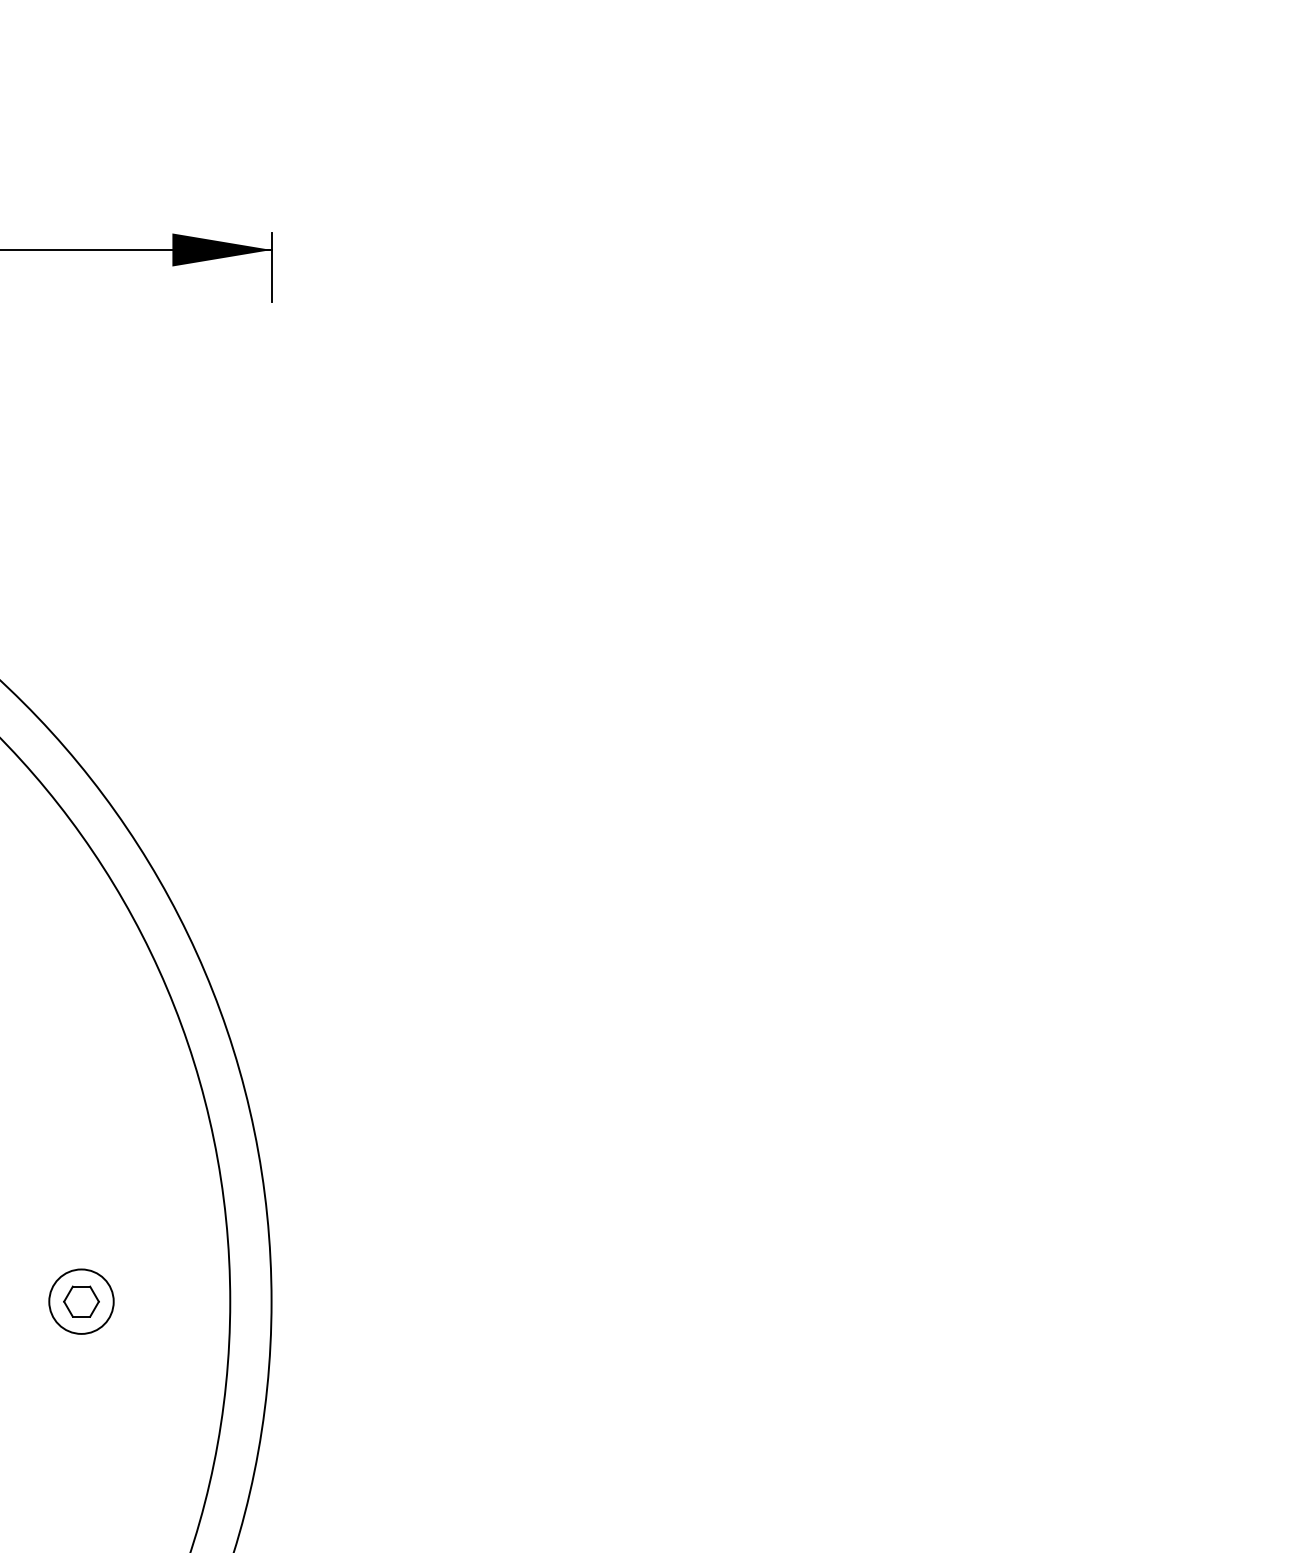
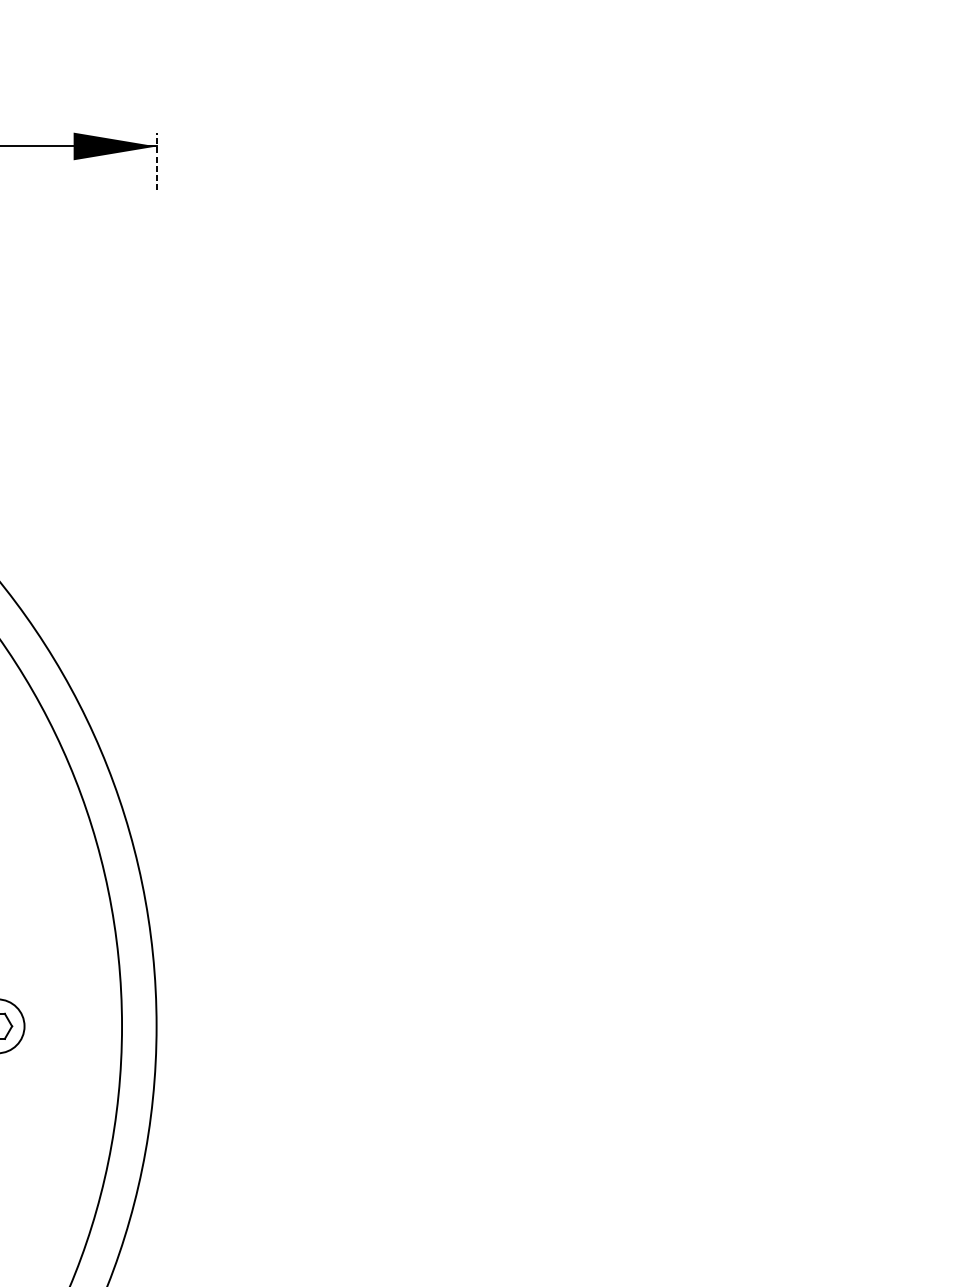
line: (271, 267) -> (156, 161), solid -> dashed

